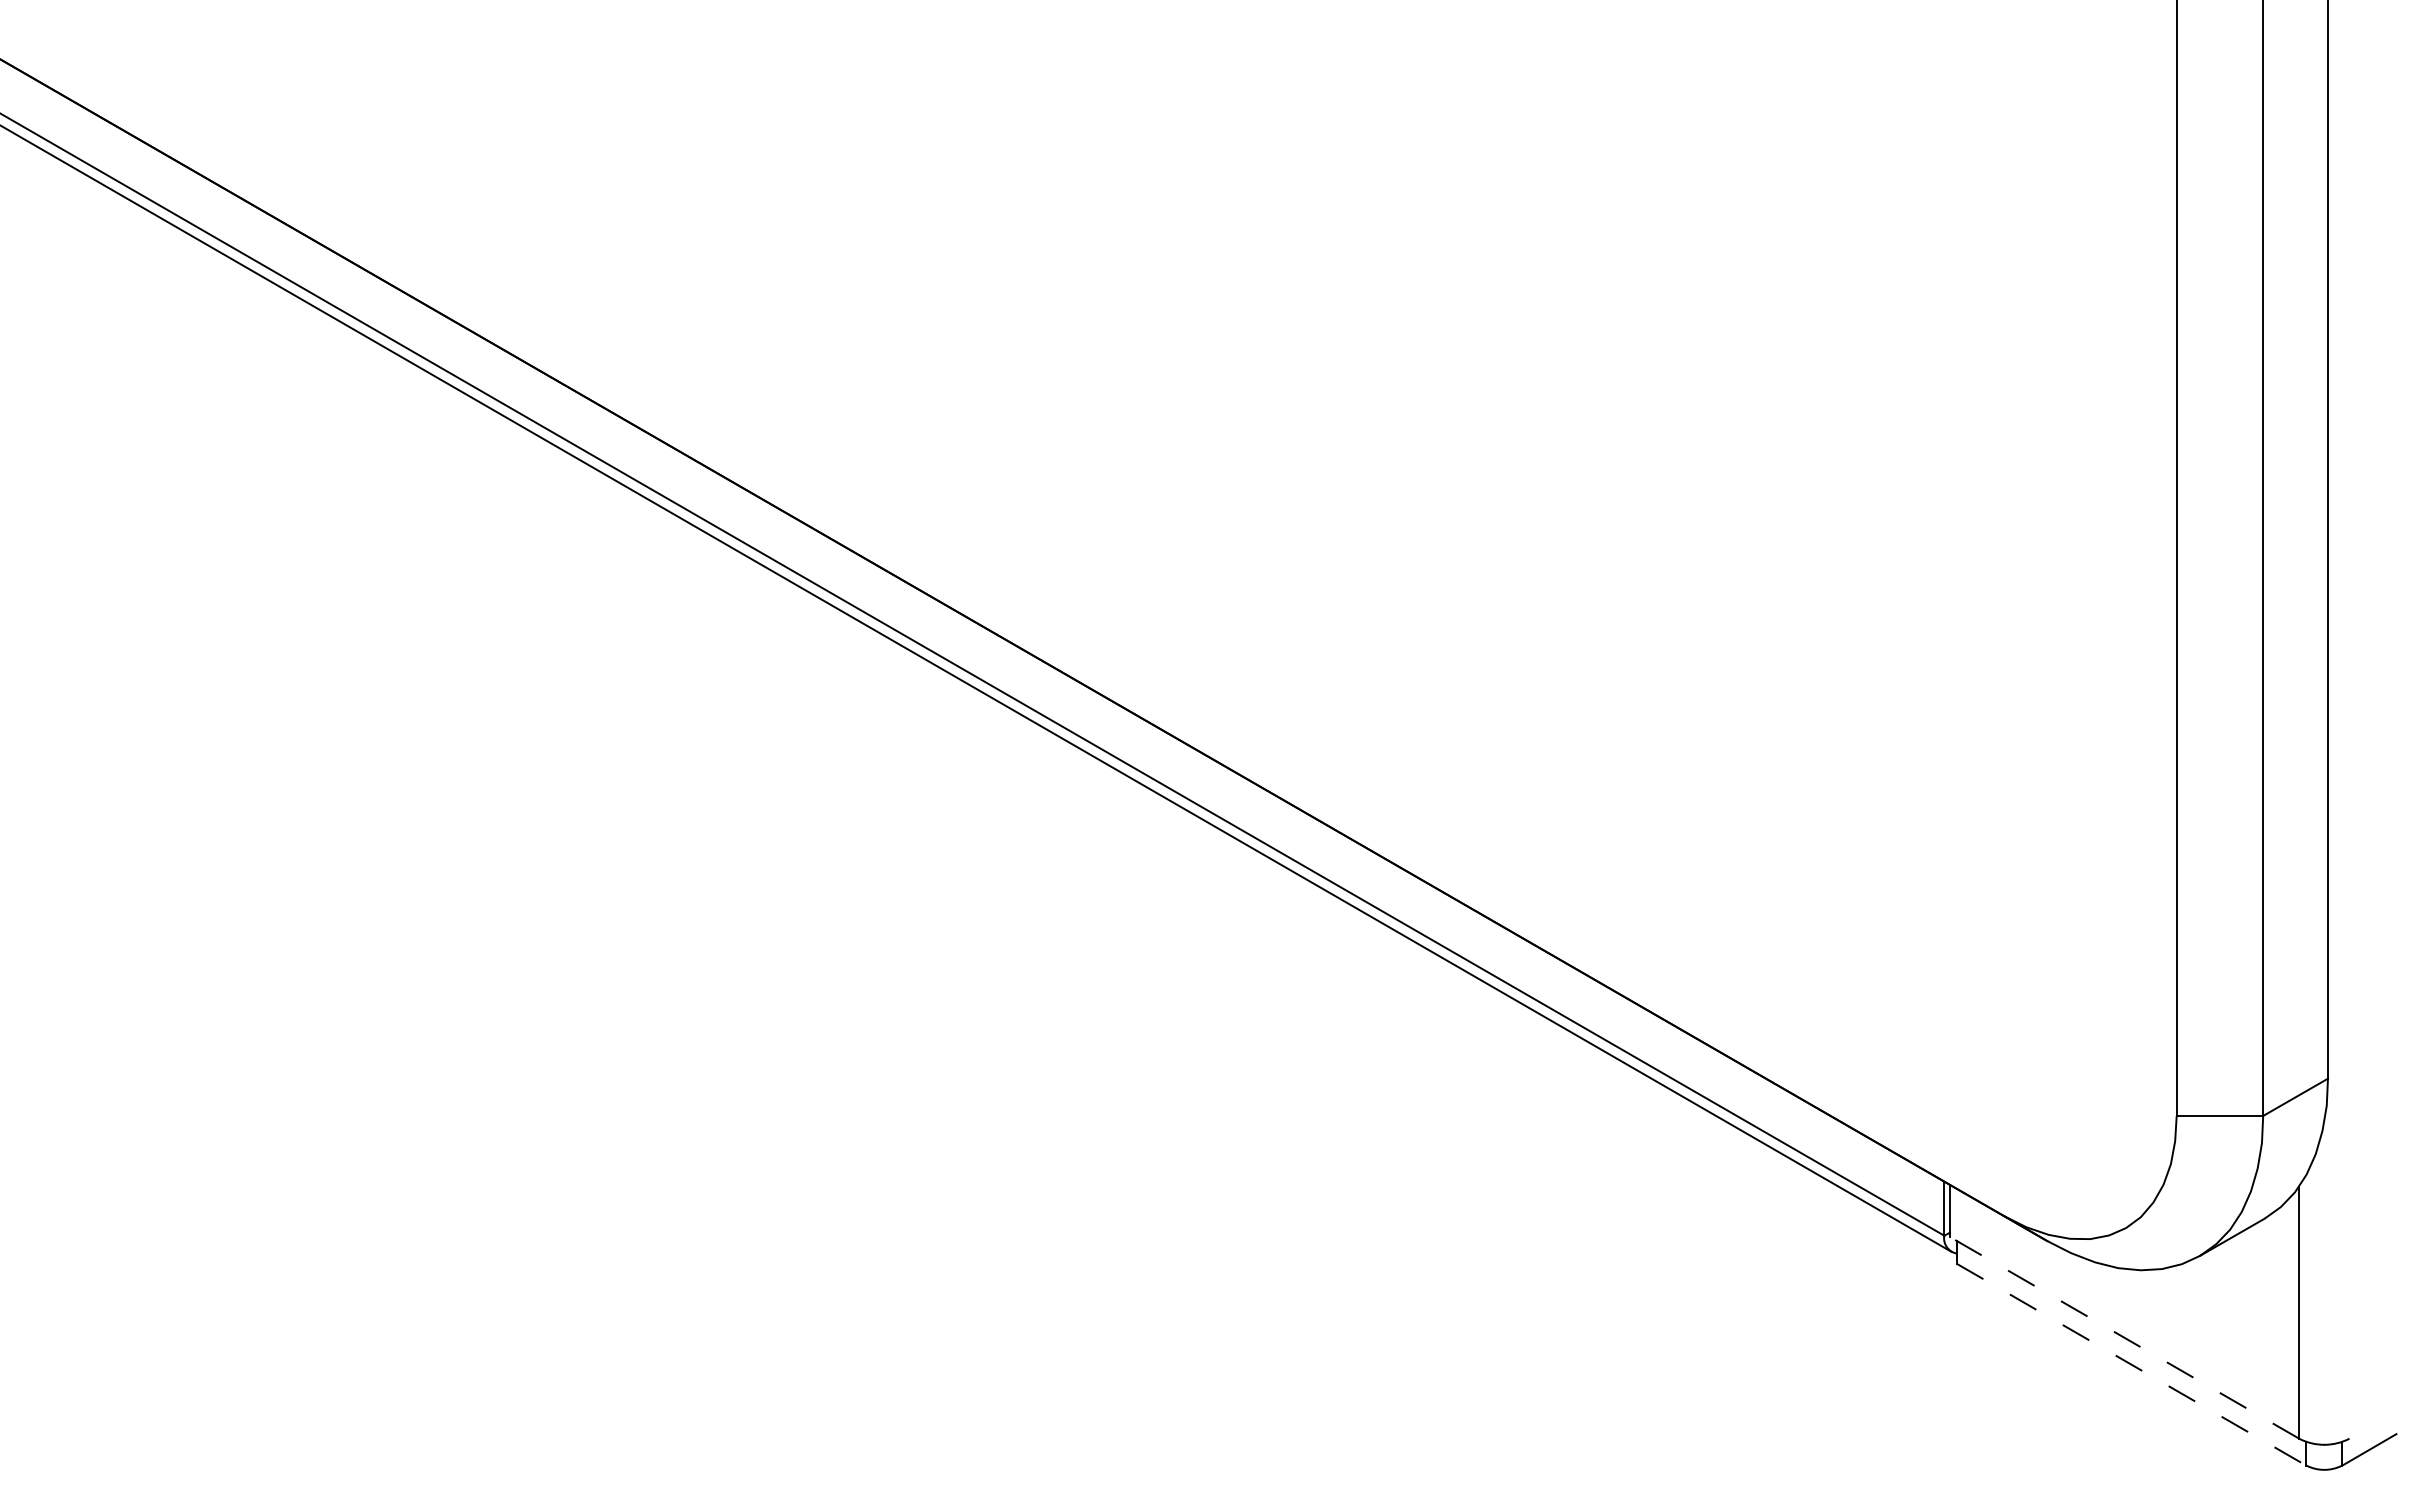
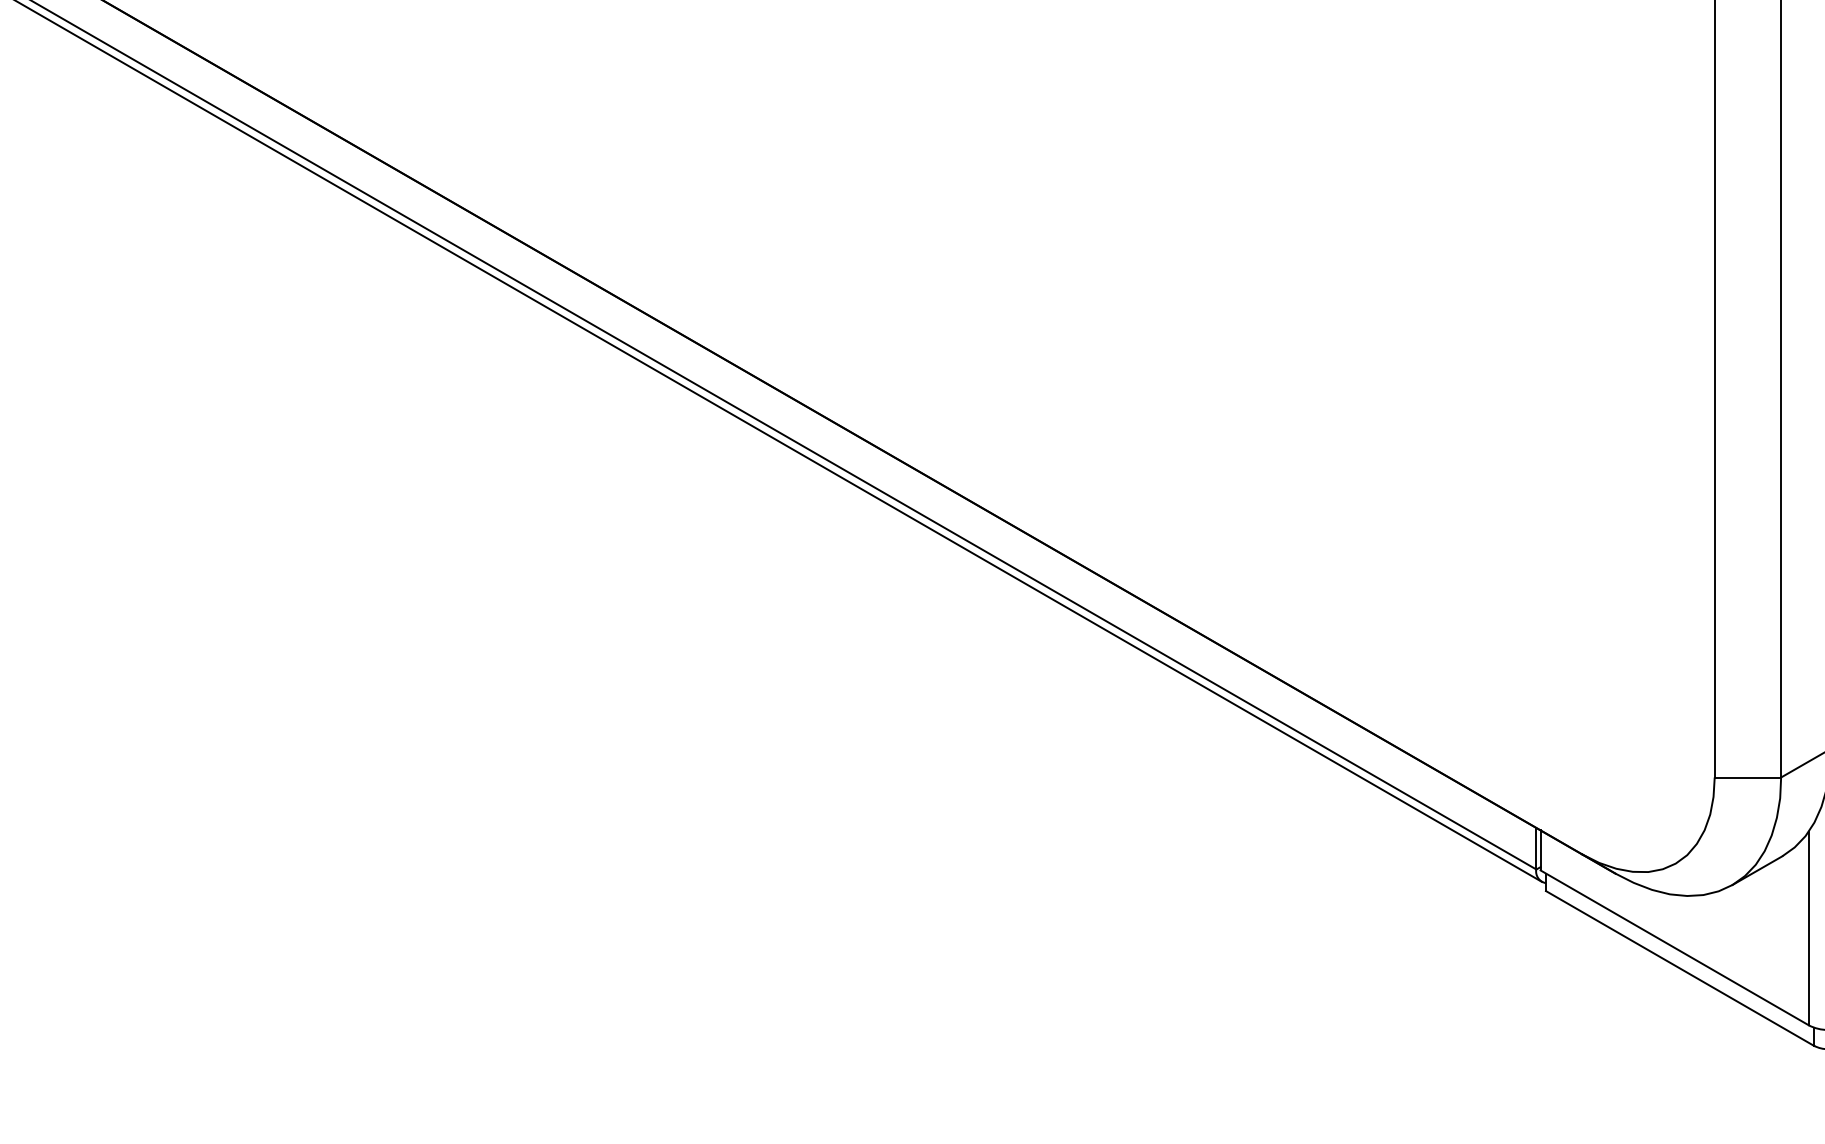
line: (2124, 1337) -> (1674, 947), dashed -> solid
line: (2131, 1364) -> (1680, 968), dashed -> solid

